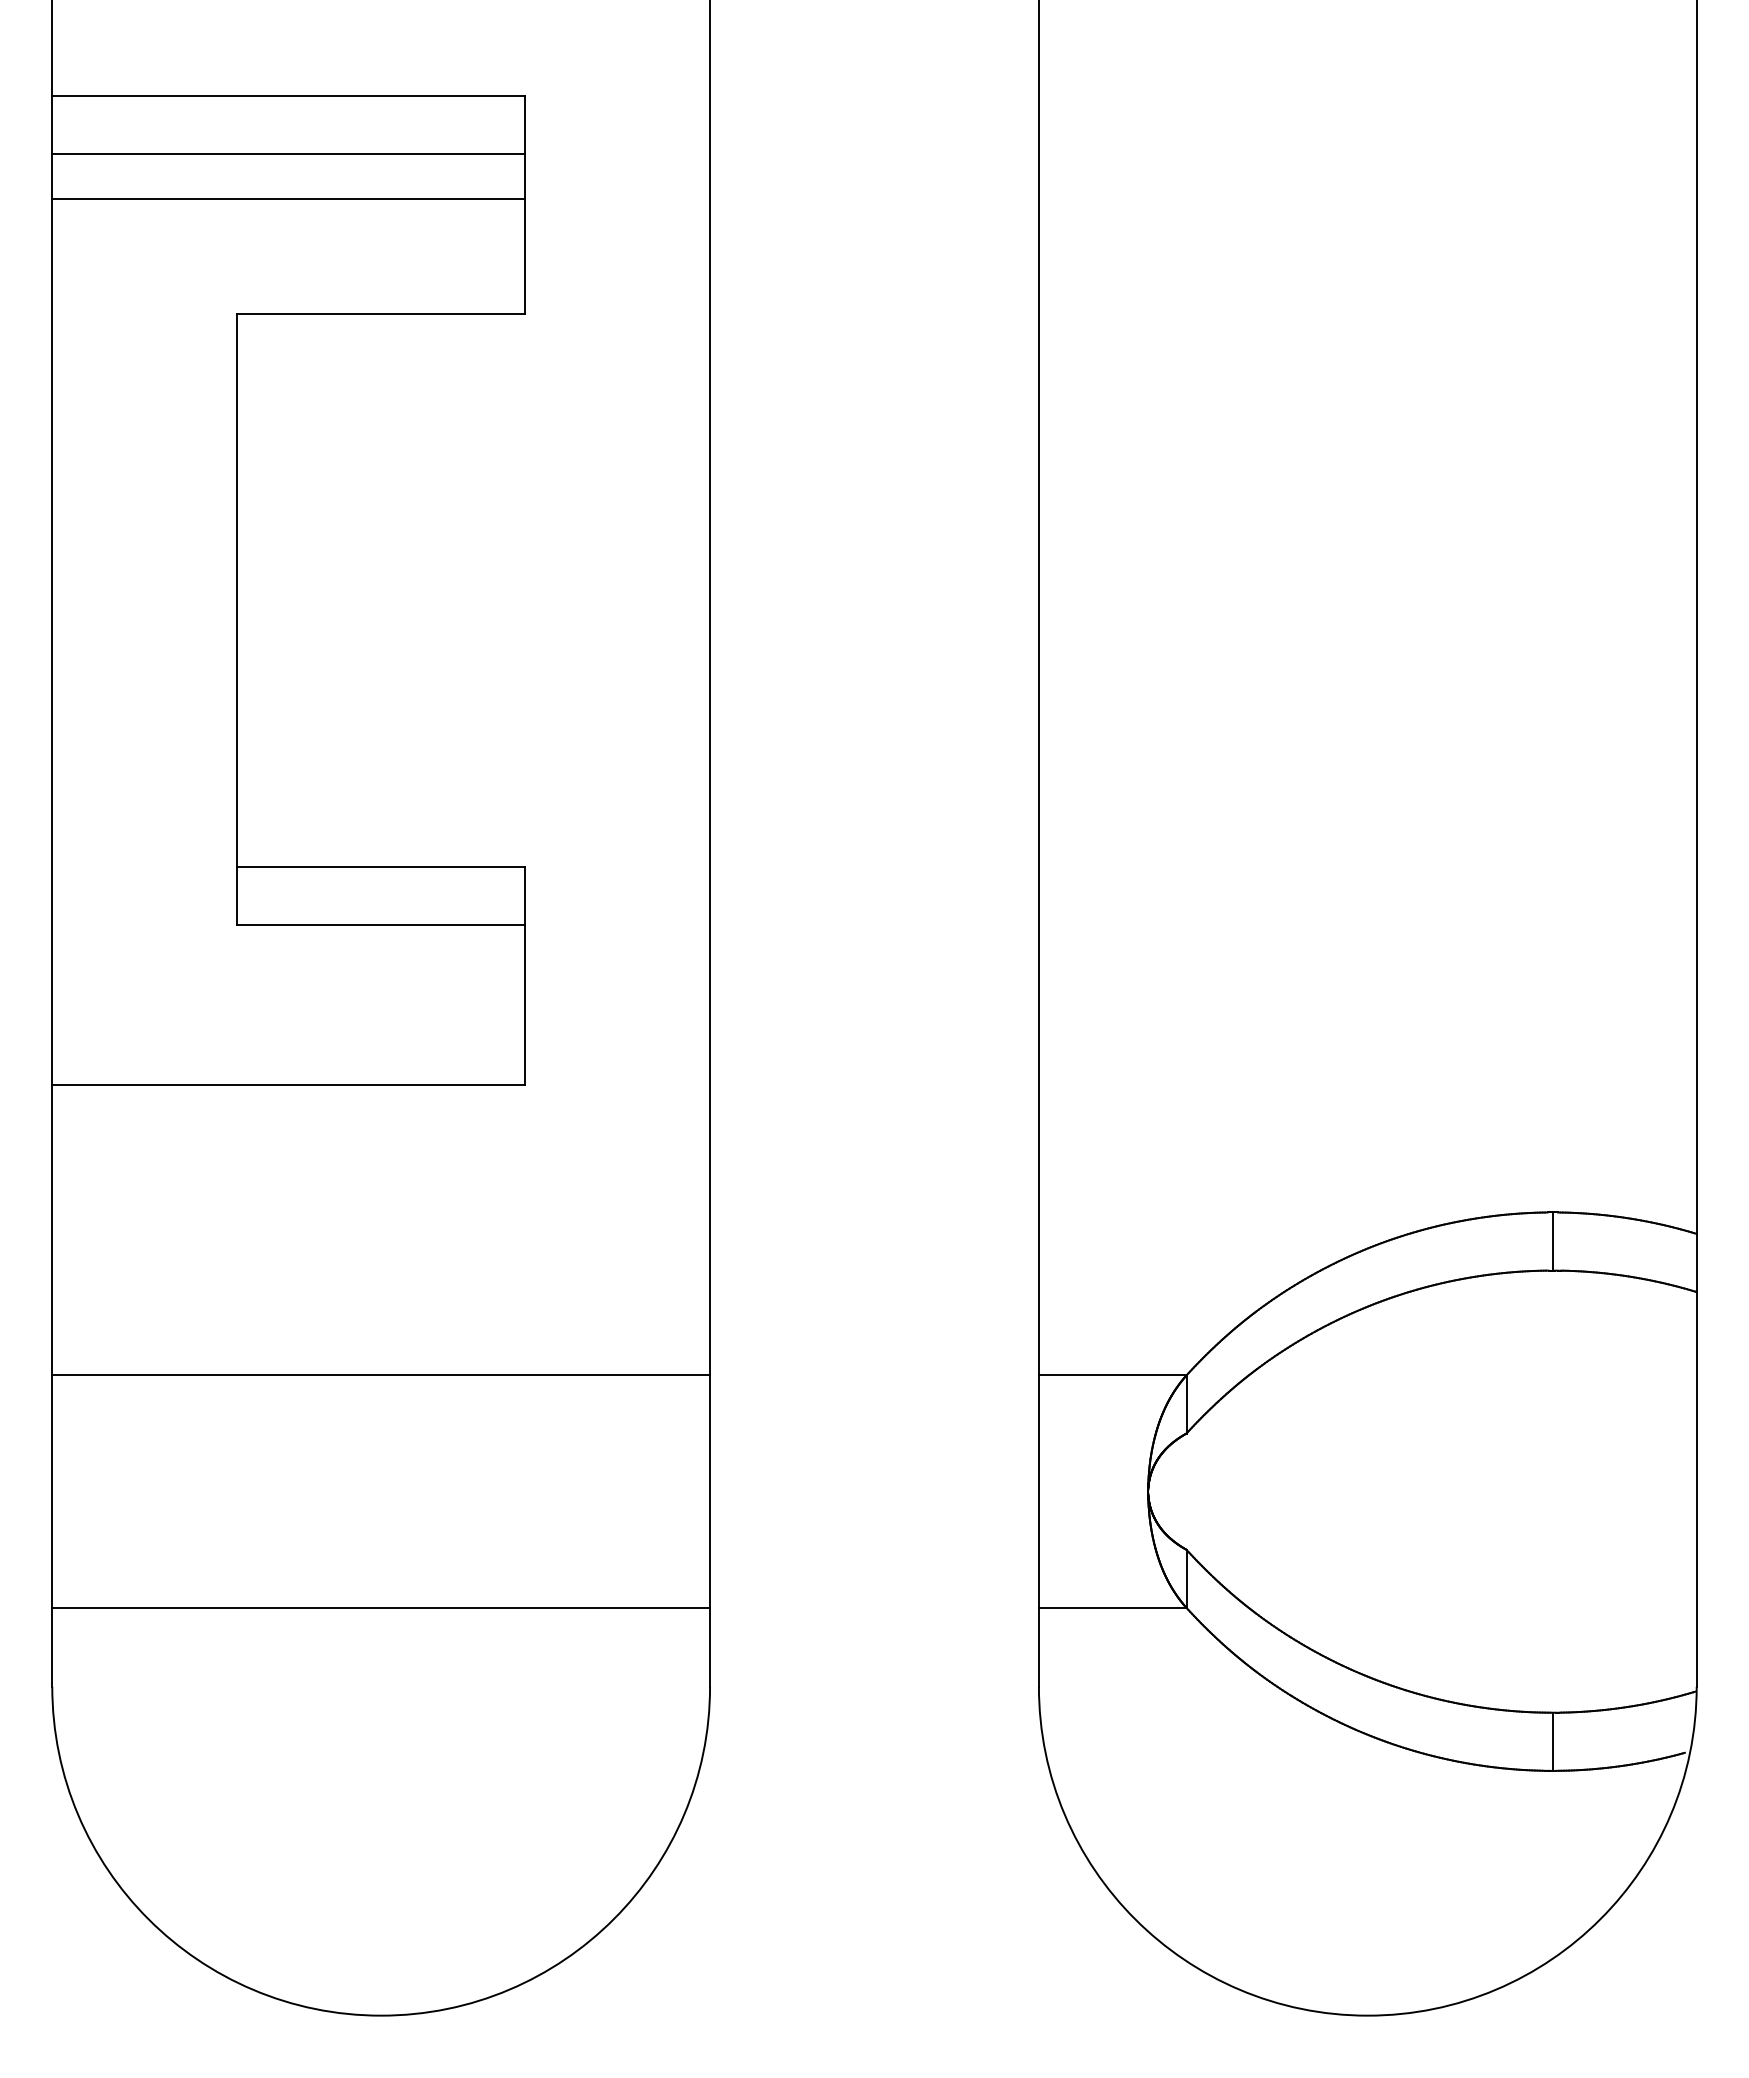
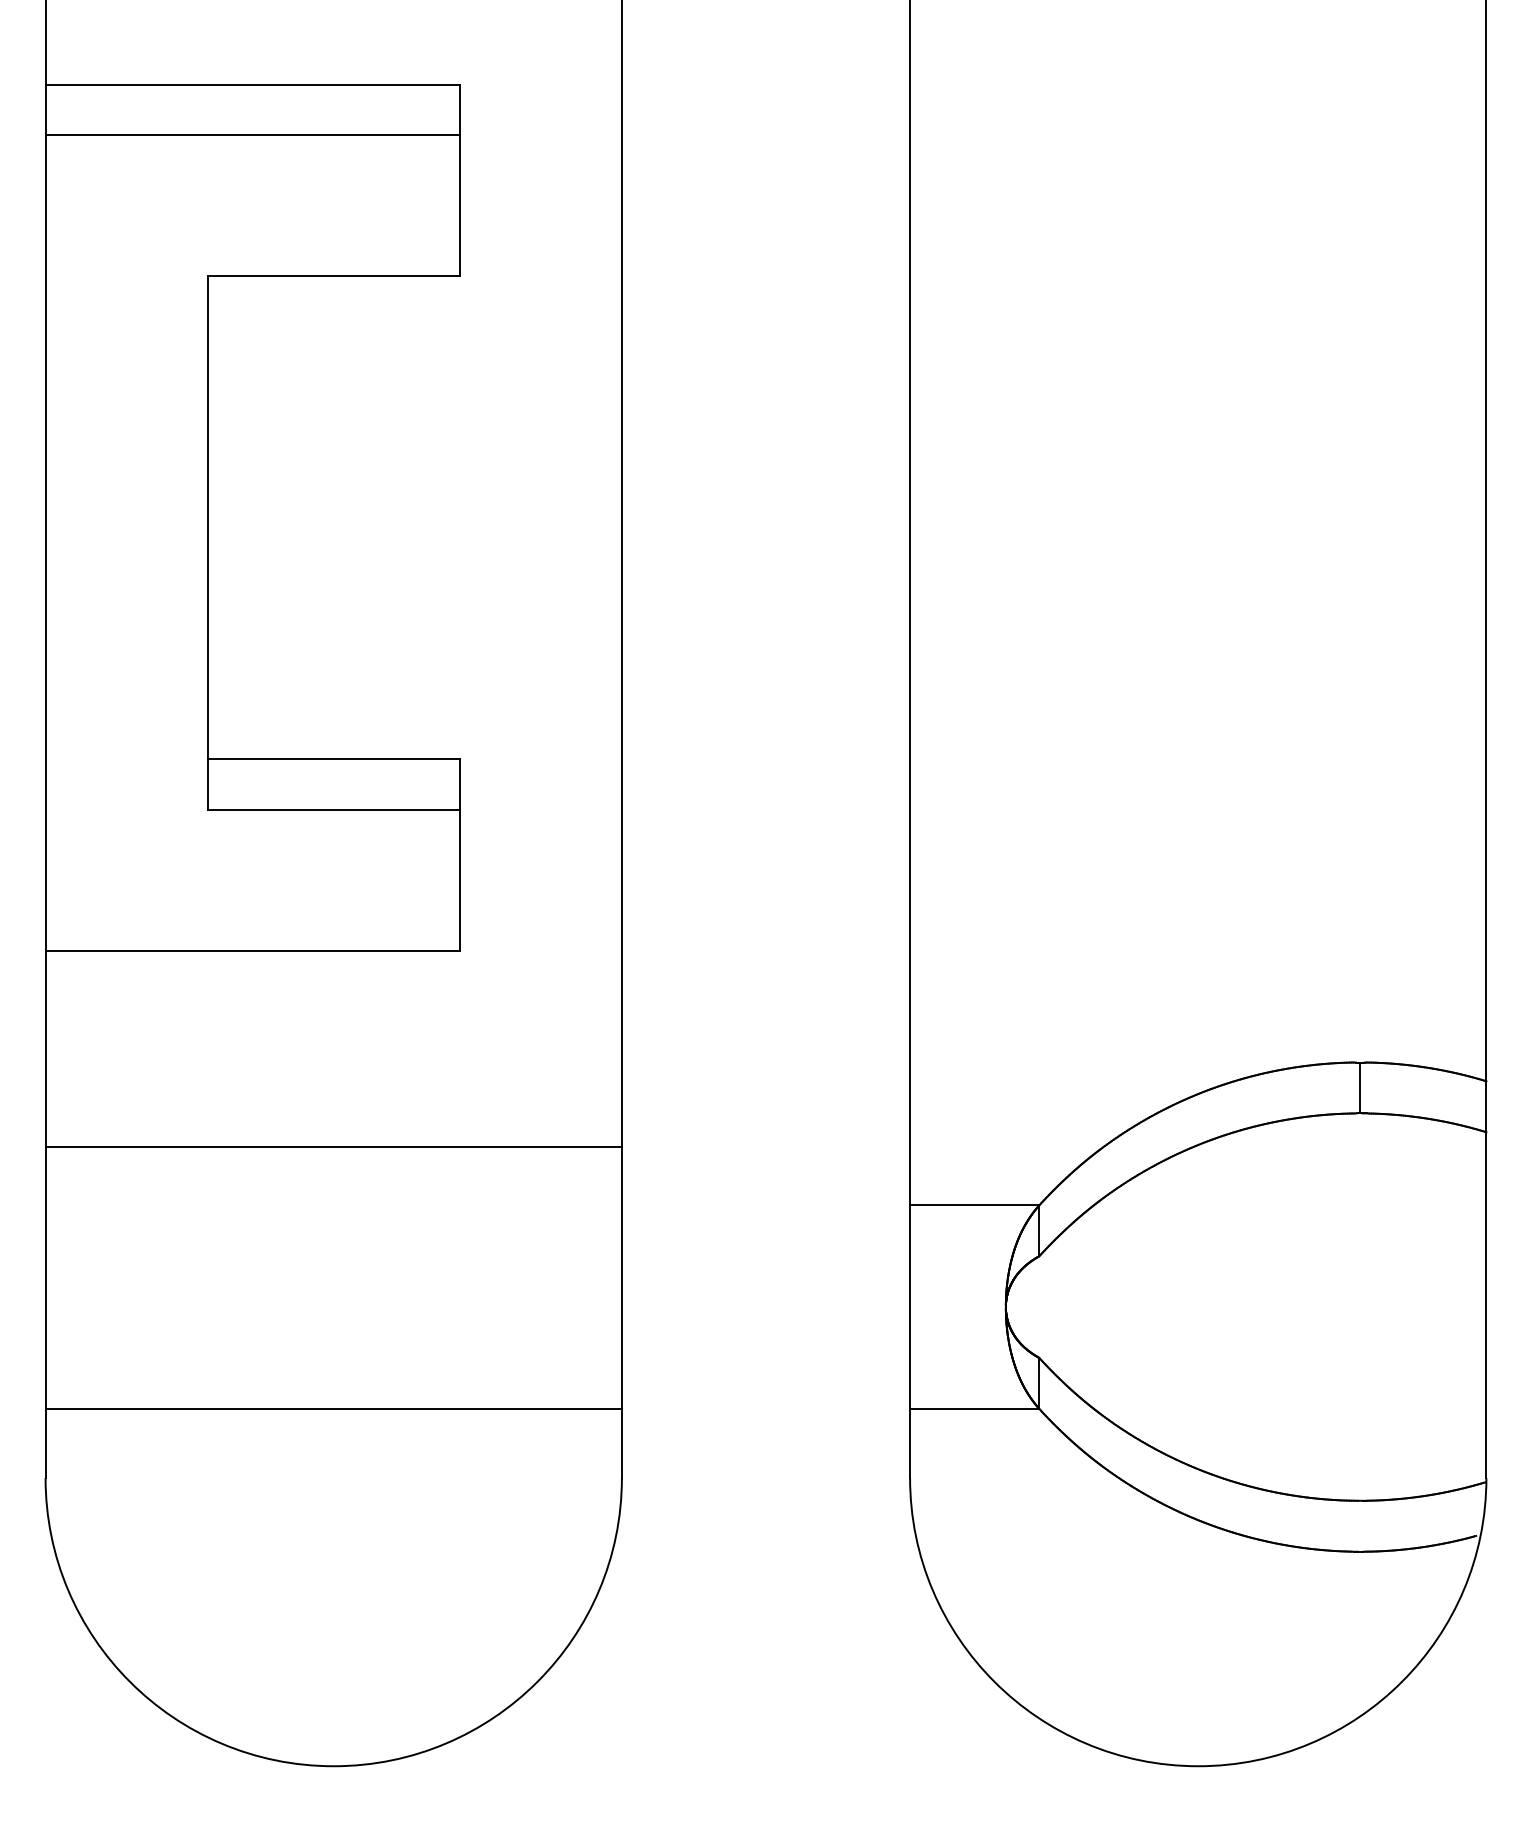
line: (288, 198) -> (252, 174), removed
line: (381, 1375) -> (334, 1147), moved
line: (1552, 1741) -> (1360, 1526), removed

